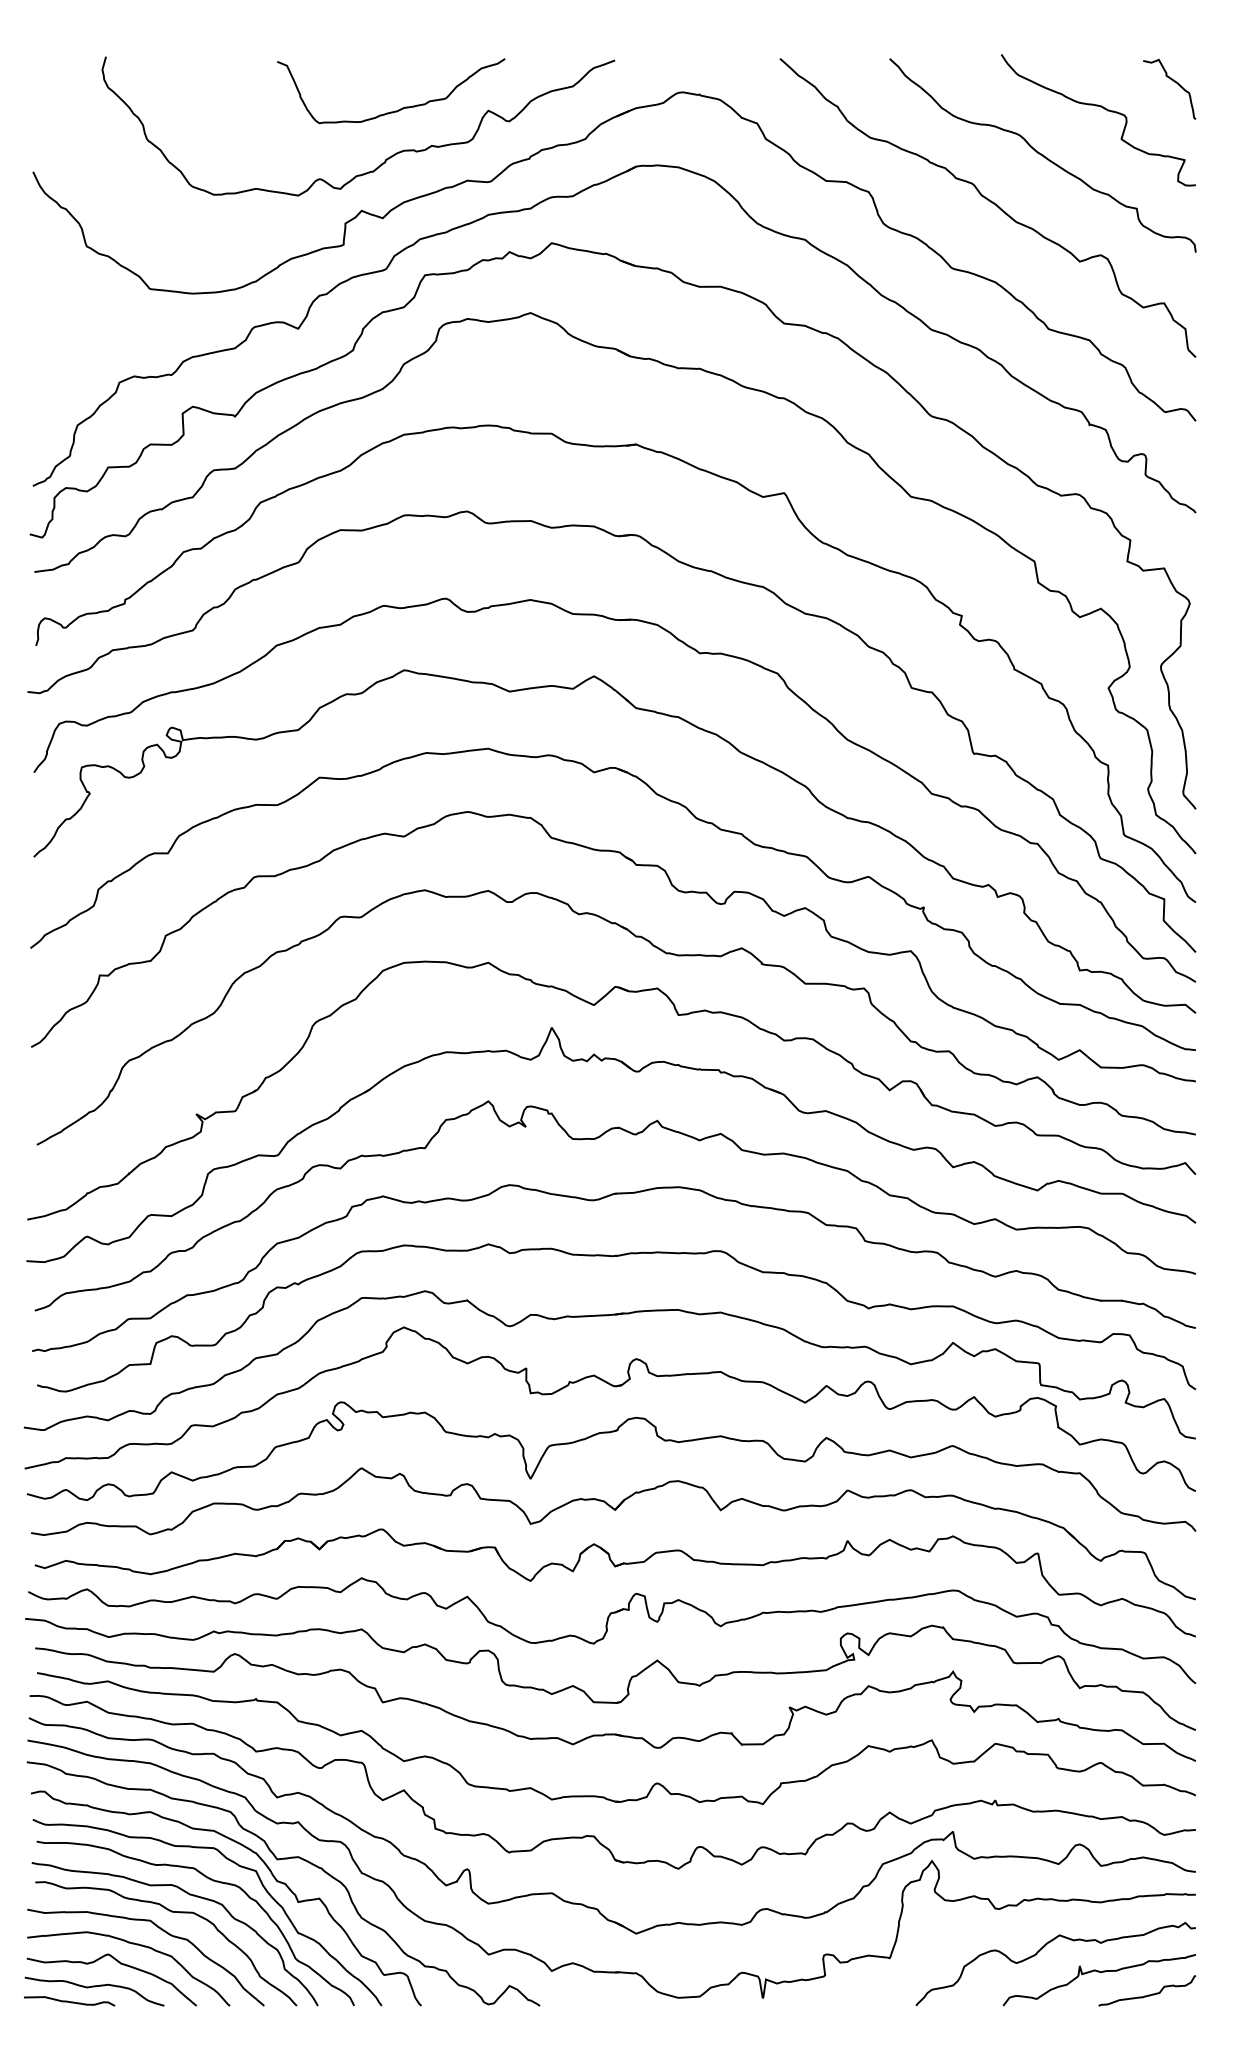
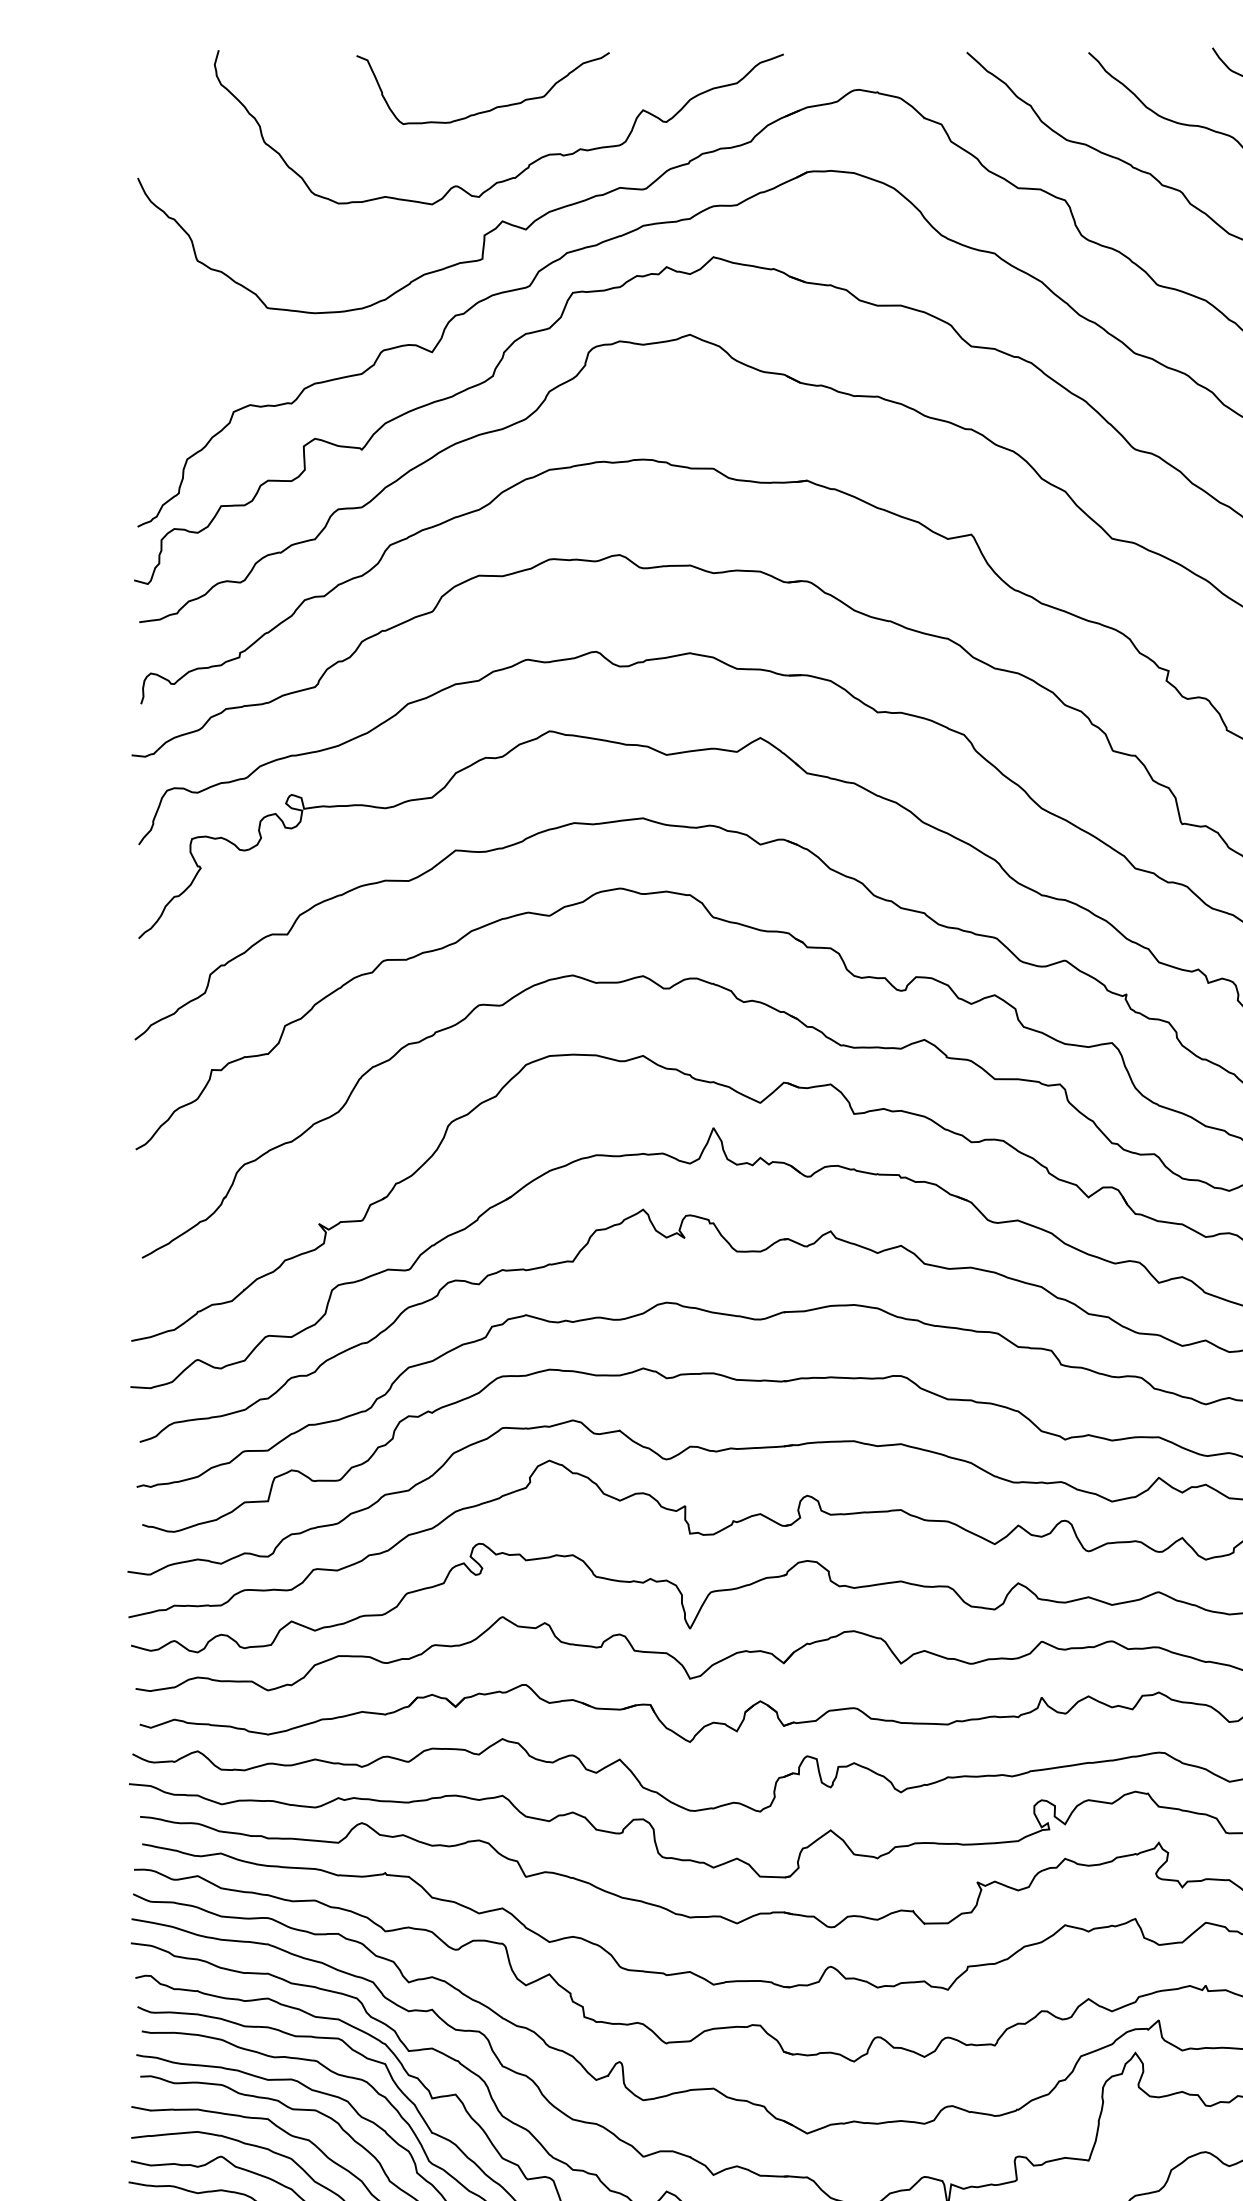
curve: (400, 108) -> (493, 107), moved

